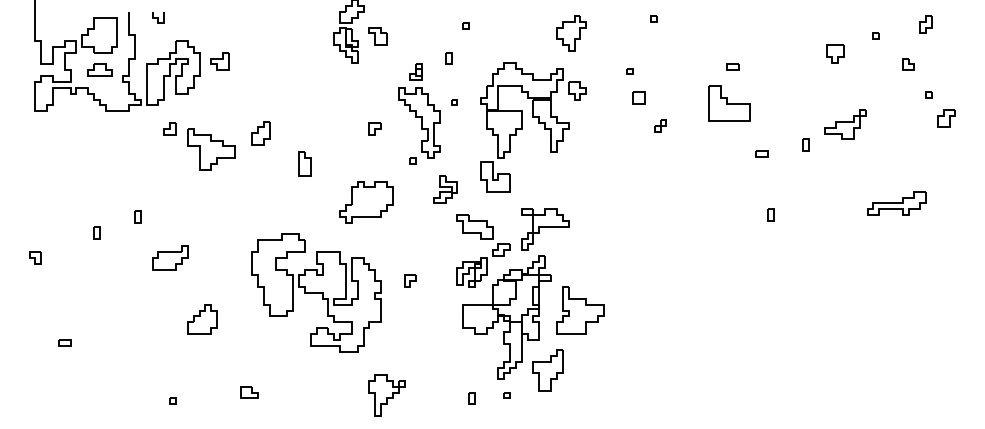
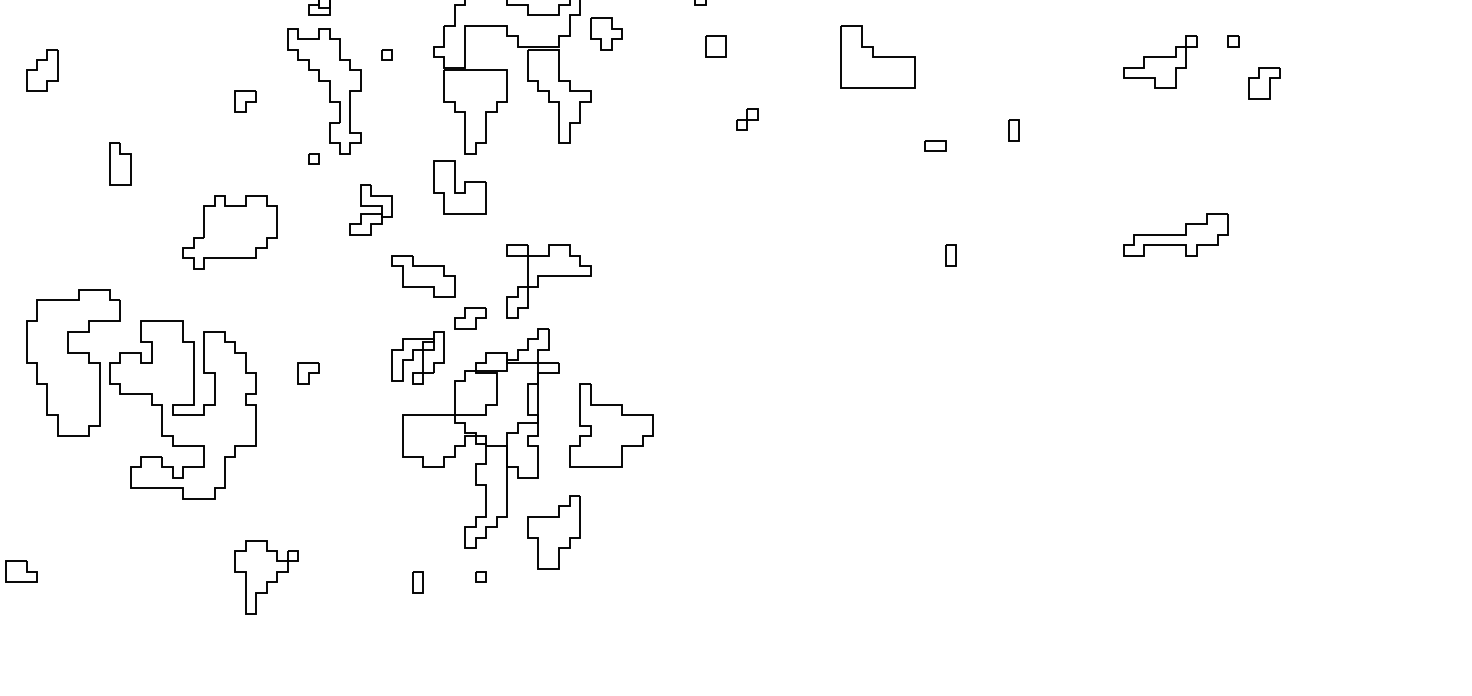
part: (845, 124) -> (1160, 61), moved
part: (660, 125) -> (747, 118), moved
part: (260, 133) -> (41, 70), moved

